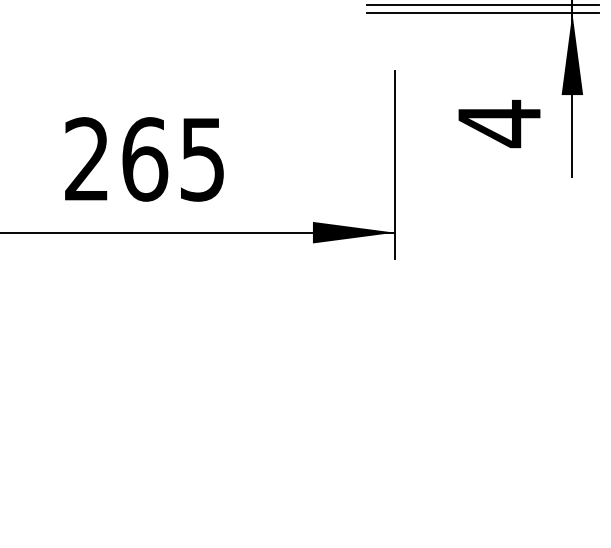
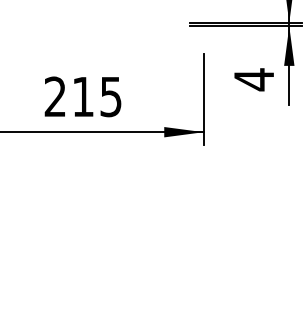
text: (145, 158) -> (83, 96), 265 -> 215

